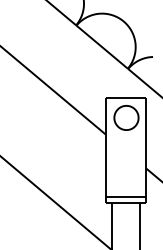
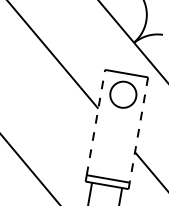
line: (105, 147) -> (95, 122), solid -> dashed
line: (146, 148) -> (138, 130), solid -> dashed

